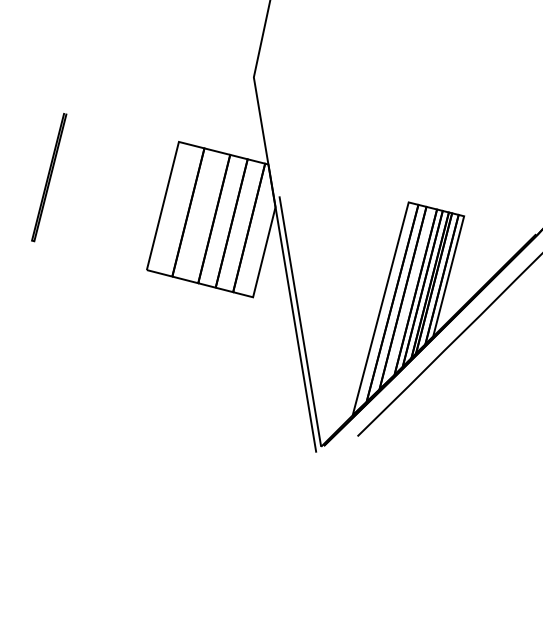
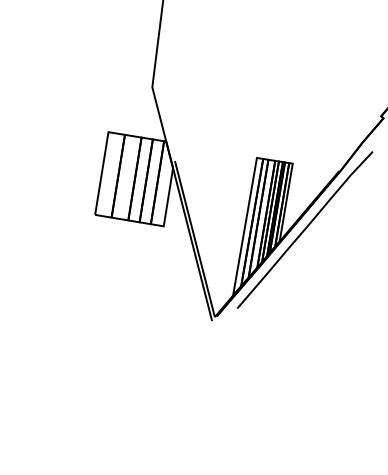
line: (49, 177) -> (28, 161), removed

